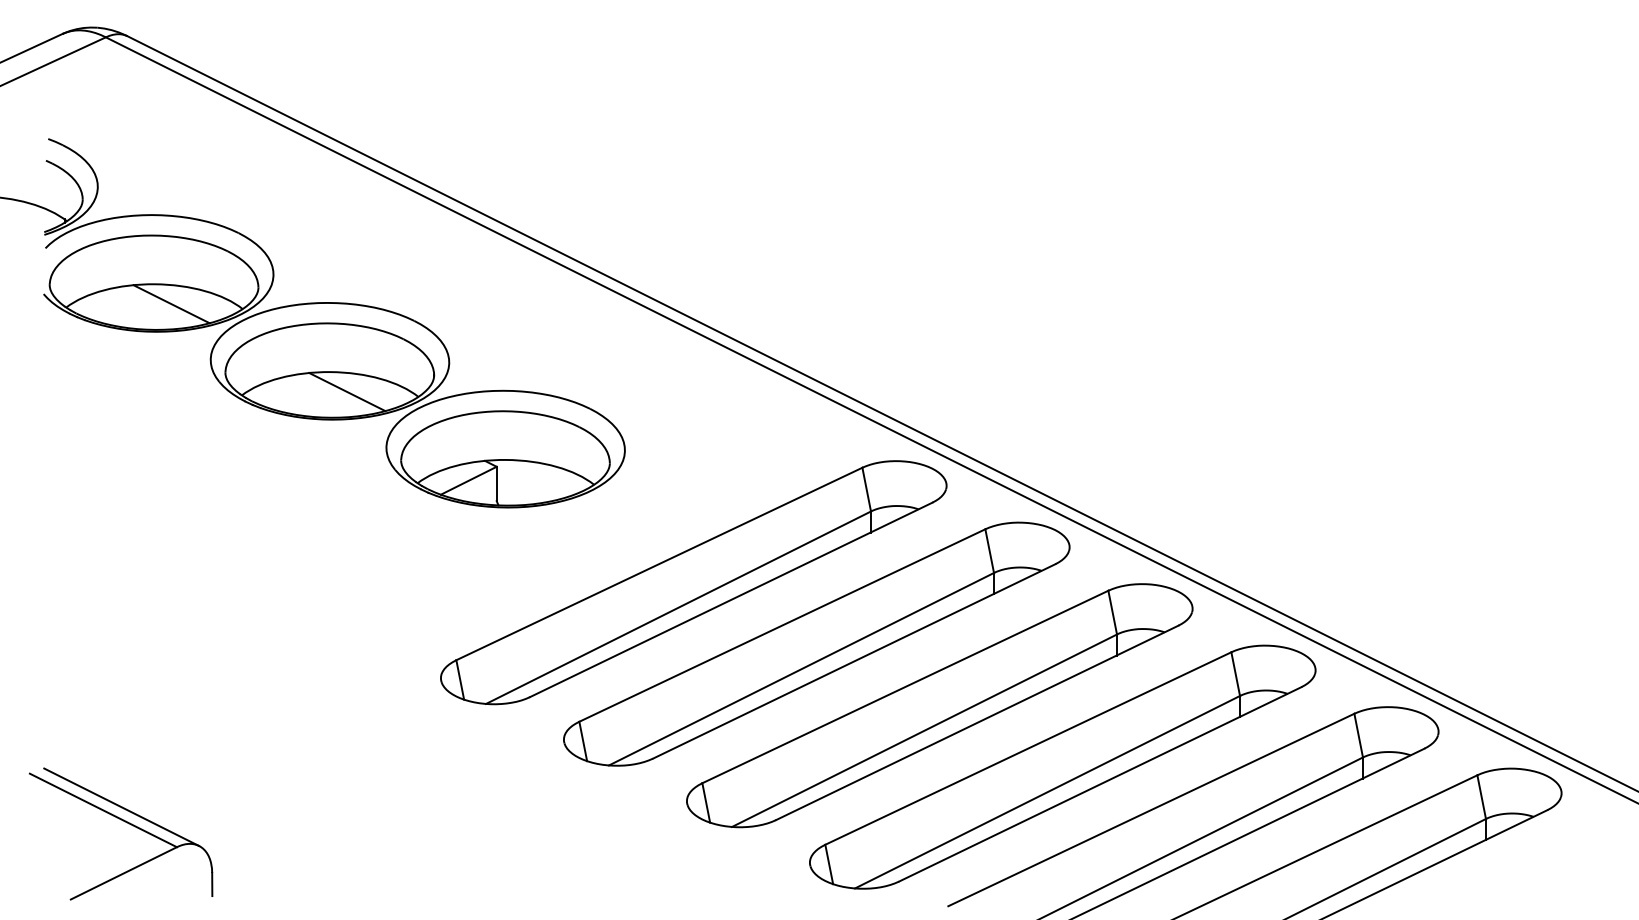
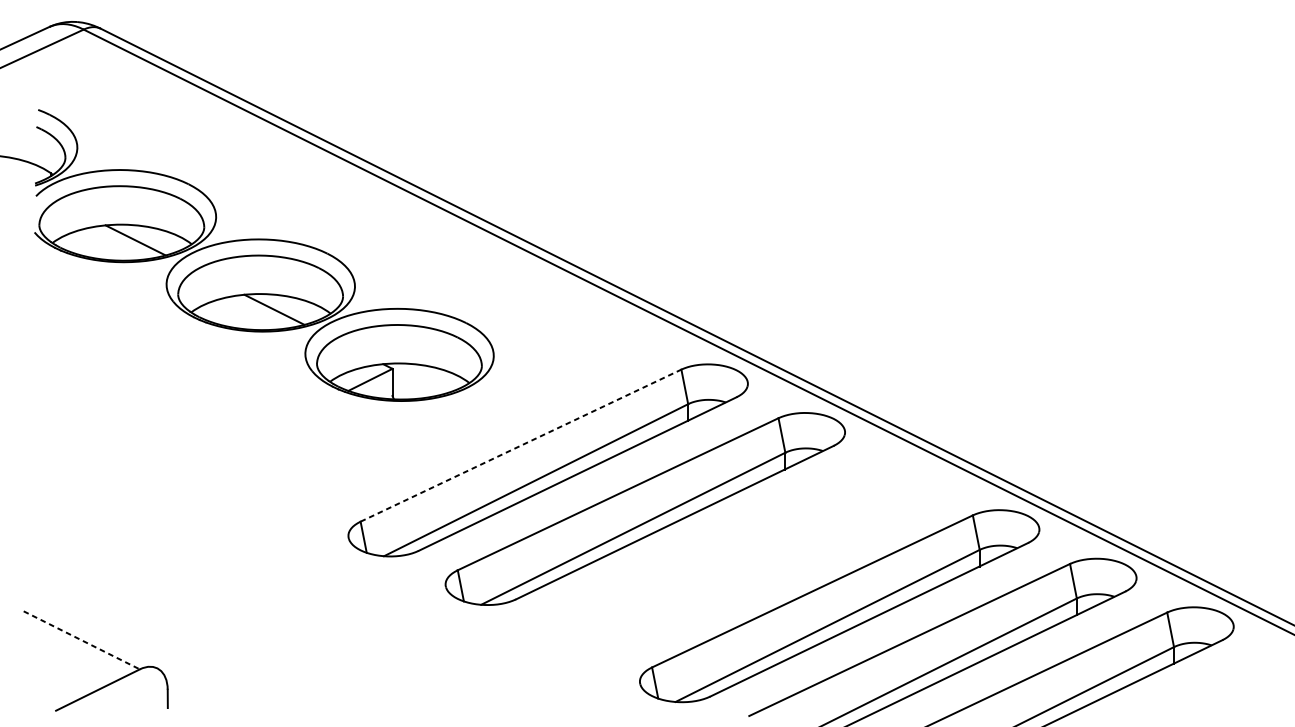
line: (659, 563) -> (521, 445), solid -> dashed
part: (939, 705) -> (742, 557), removed
line: (121, 806) -> (96, 637), removed
line: (103, 810) -> (81, 640), solid -> dashed

